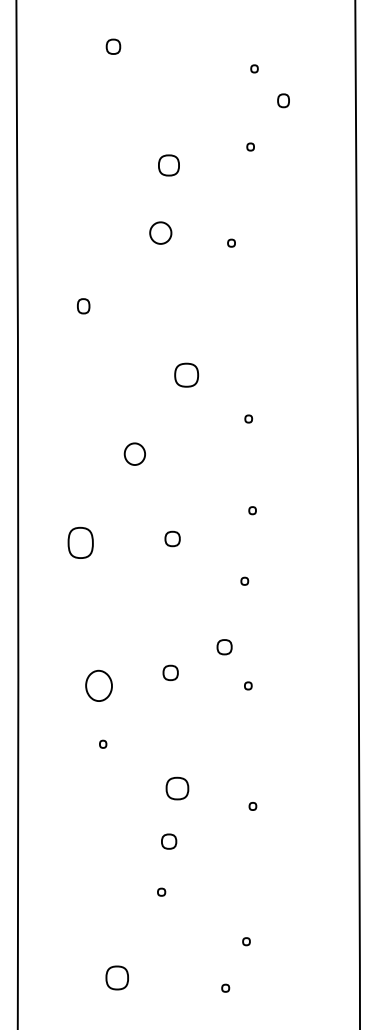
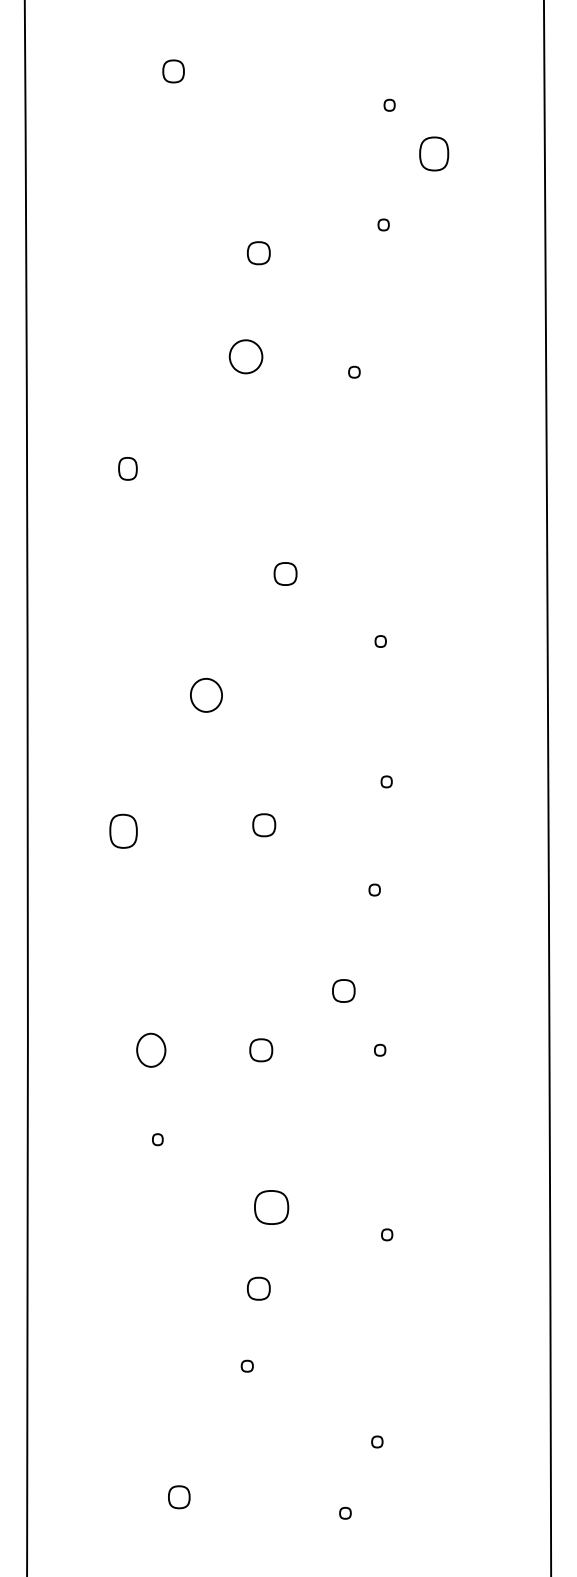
part: (283, 100) -> (433, 153), size x1.67
part: (169, 165) -> (259, 253), size x0.71
part: (186, 374) -> (285, 573), size x0.62
part: (80, 542) -> (123, 830), size x0.71
part: (170, 672) -> (260, 1049), moved
part: (98, 685) -> (150, 1049), size x0.71
part: (116, 977) -> (178, 1496), size x0.62

